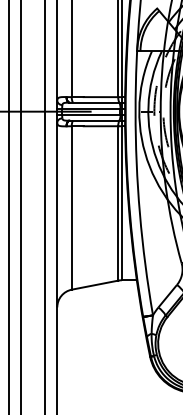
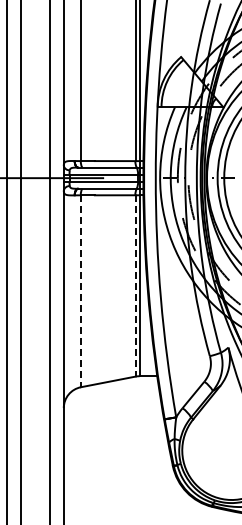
line: (118, 203) -> (135, 285), solid -> dashed
line: (71, 208) -> (80, 291), solid -> dashed

